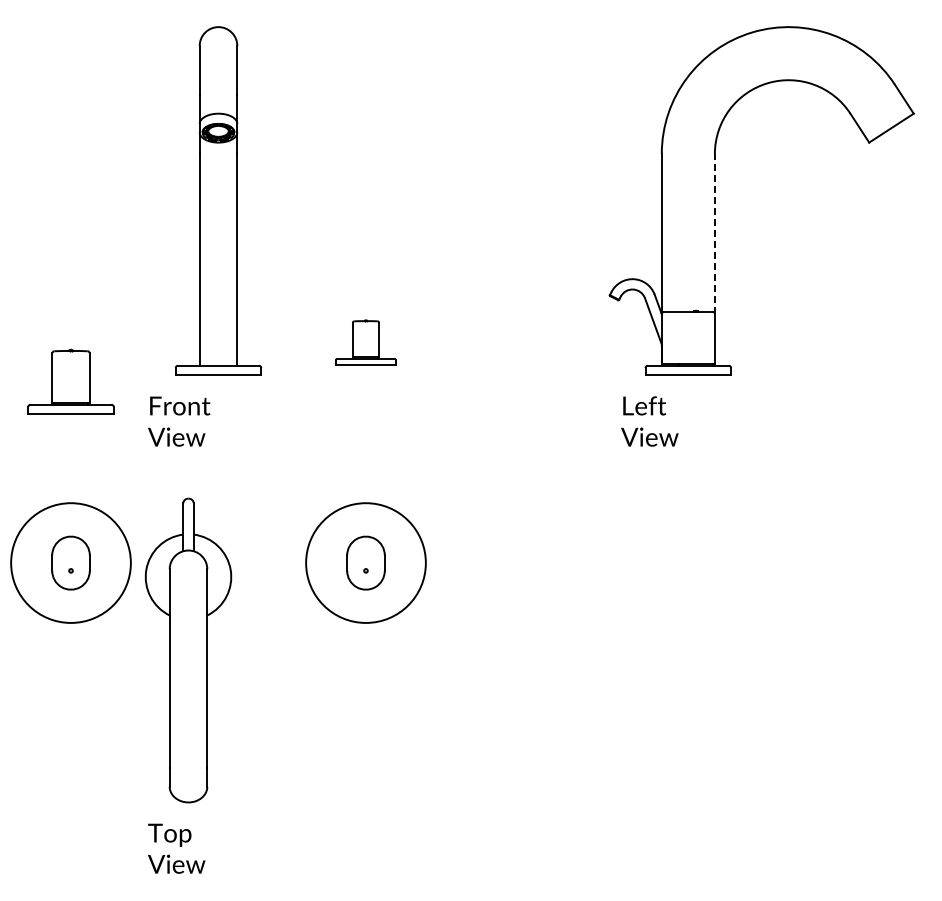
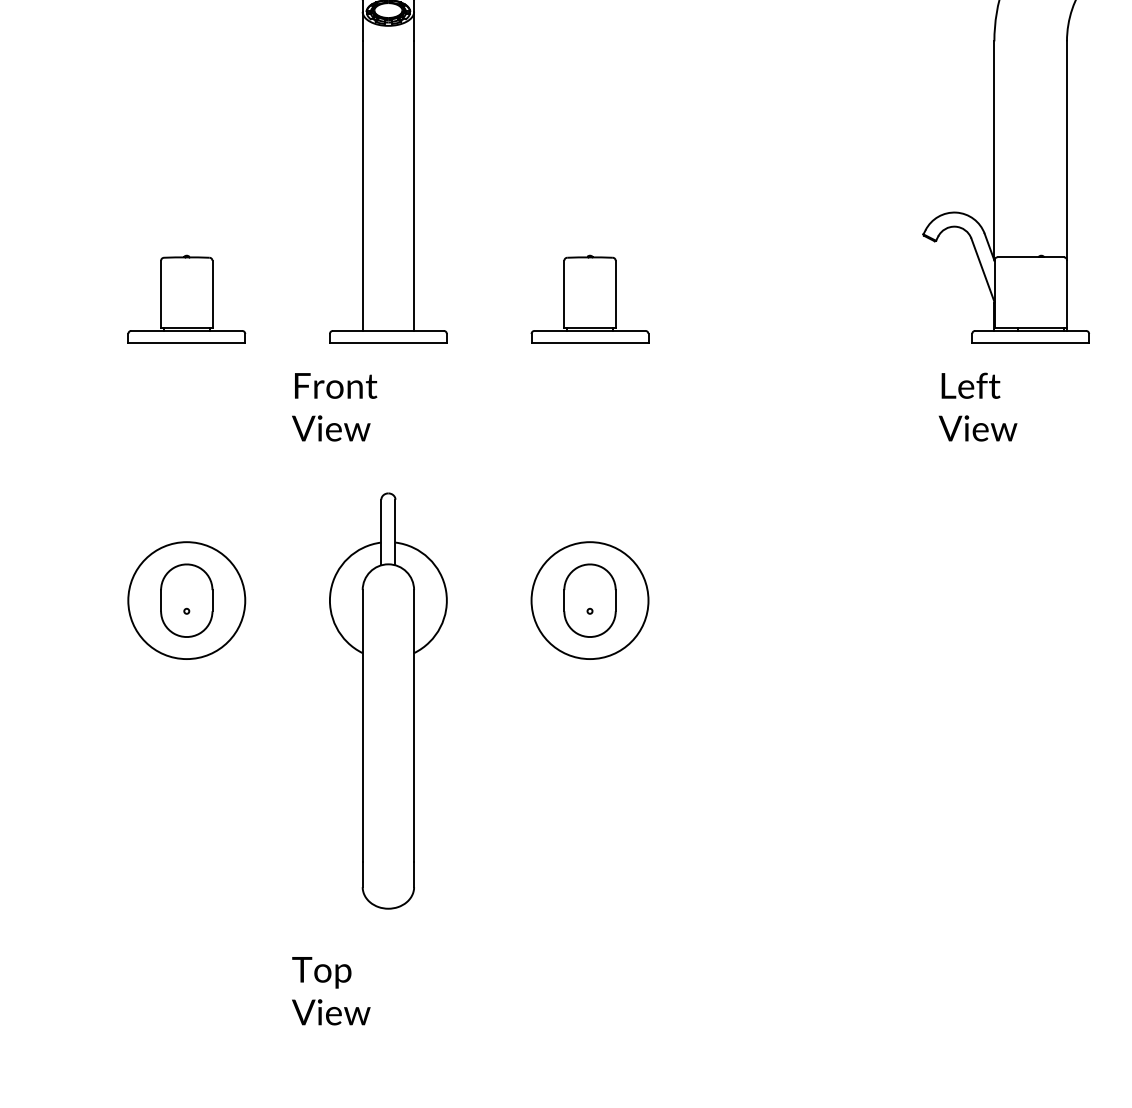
line: (714, 233) -> (1066, 150), dashed -> solid
part: (365, 342) -> (589, 299), size x1.43
part: (70, 381) -> (186, 299), moved
circle: (70, 562) -> (186, 599), size x0.71
circle: (365, 562) -> (589, 599), size x0.71
part: (188, 650) -> (388, 701), moved

